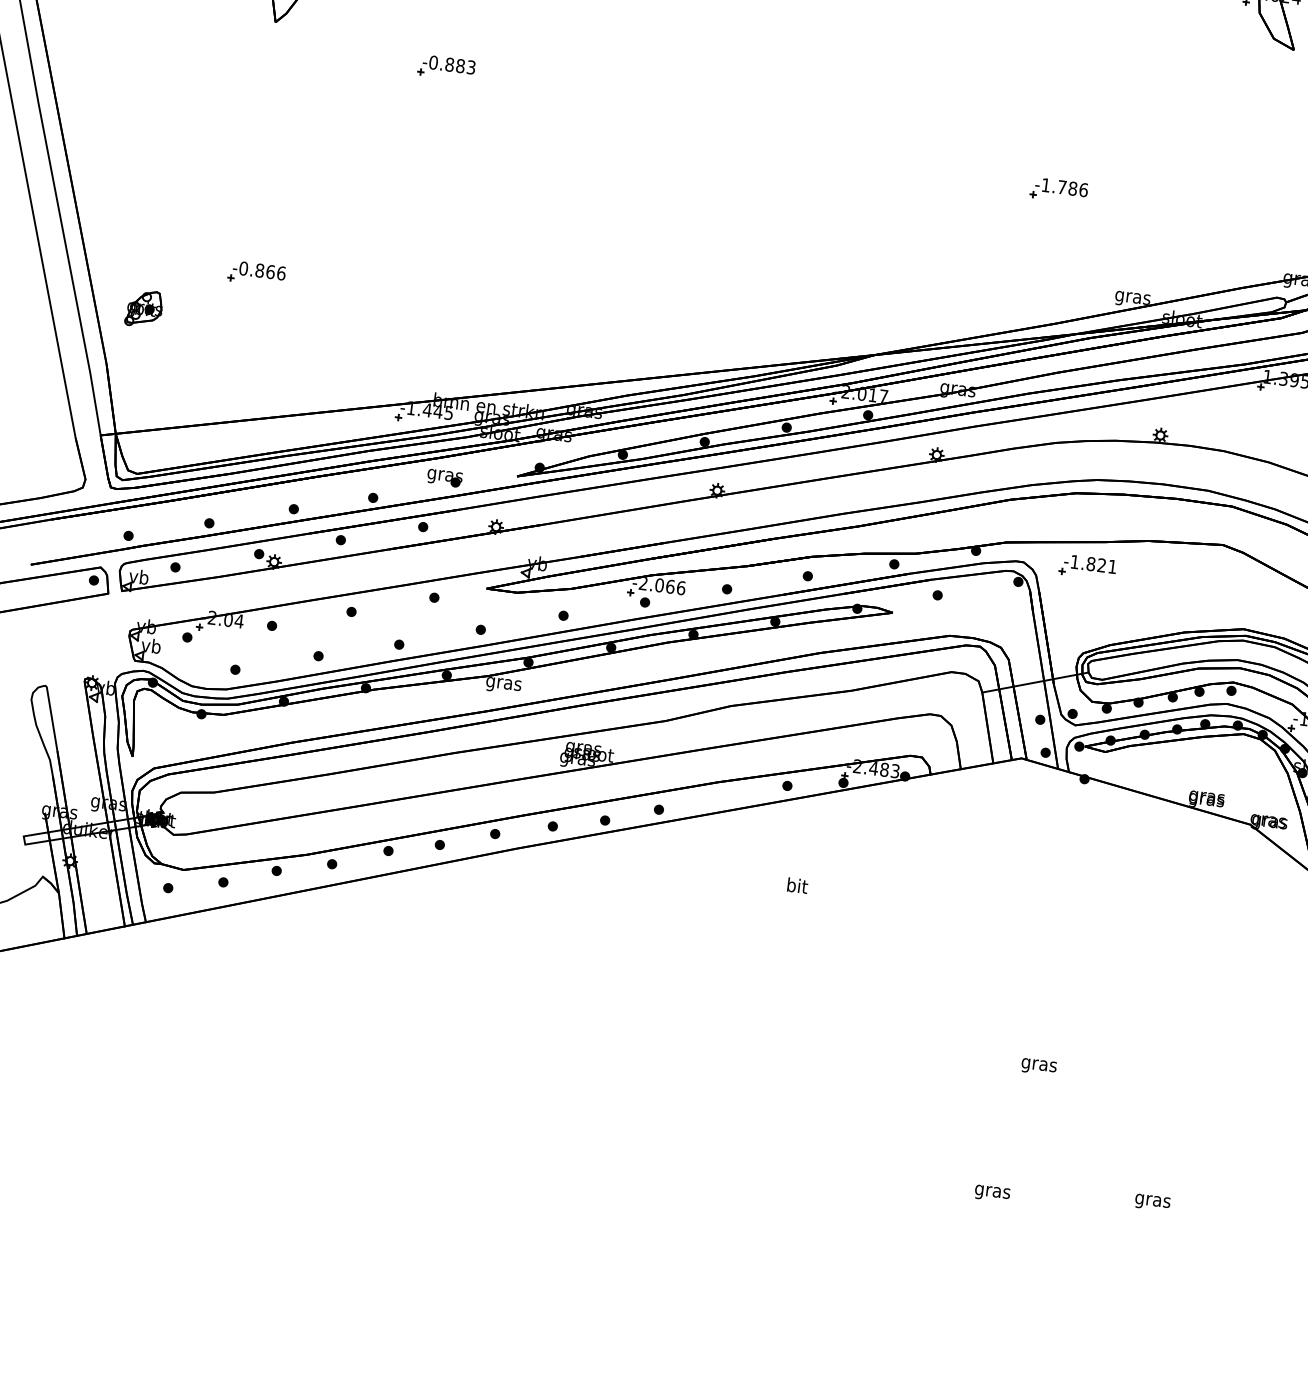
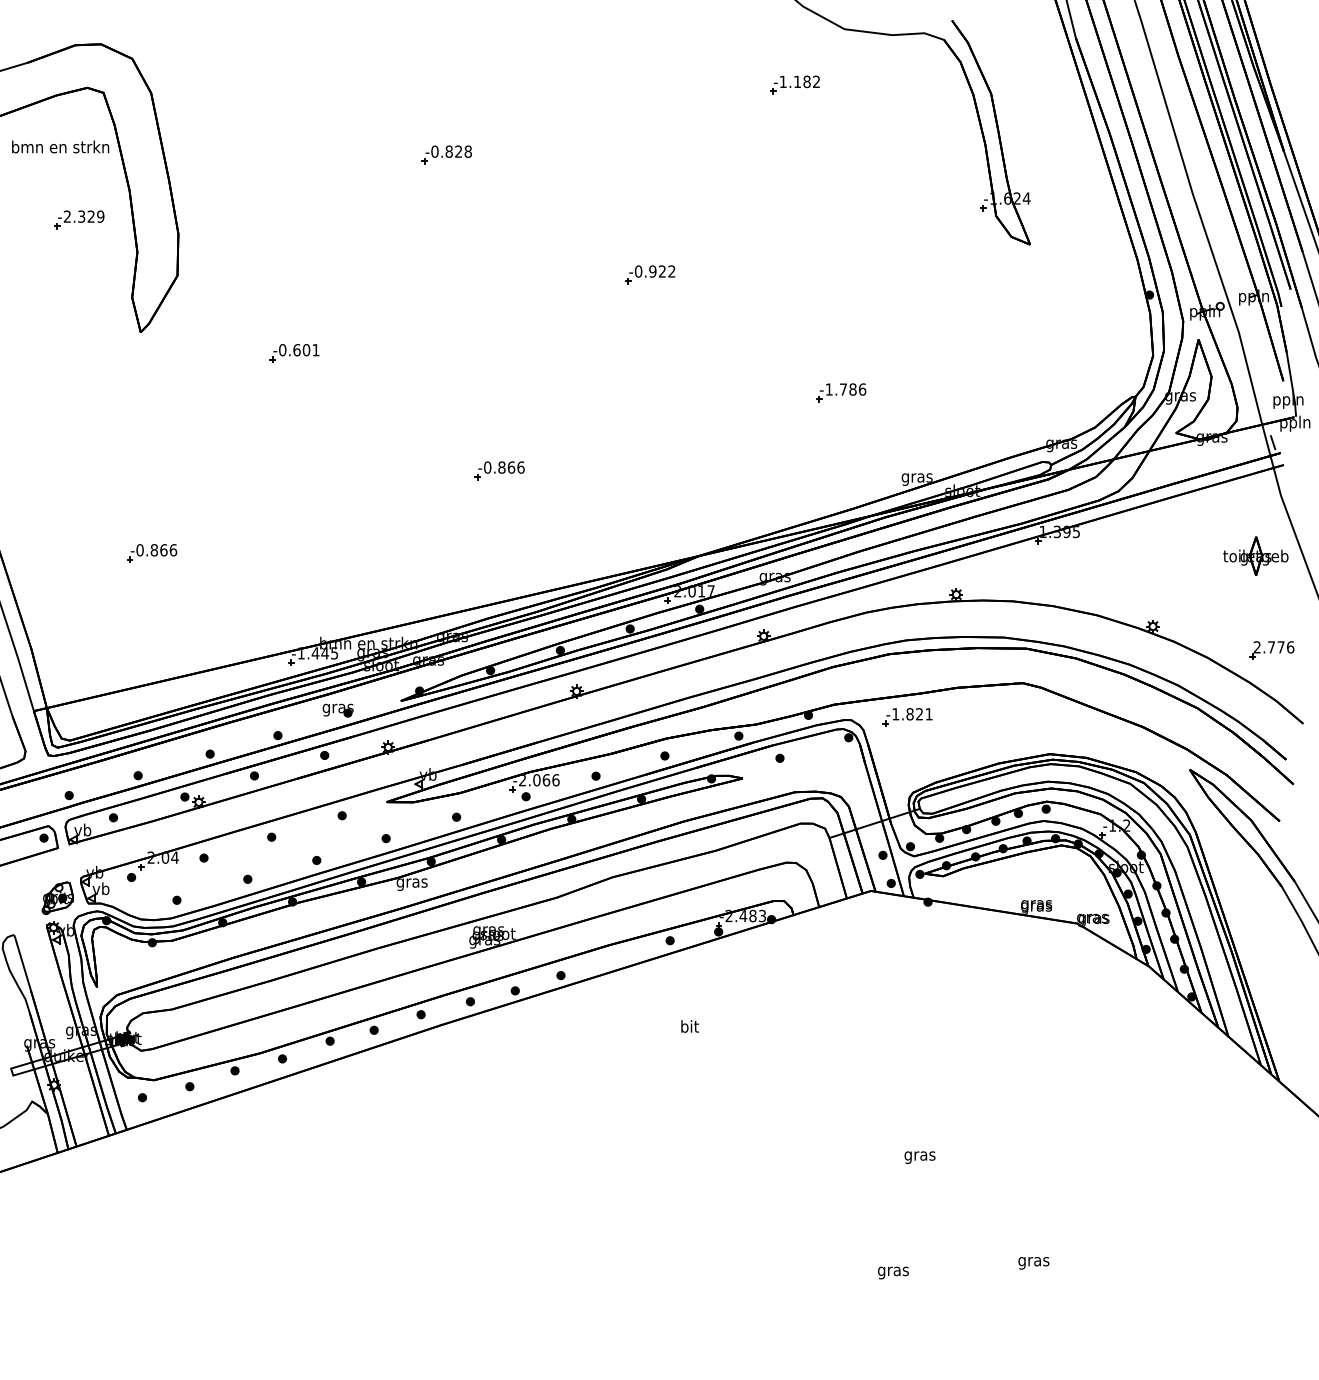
part: (860, 29) -> (650, 274), added
text: (460, 66) -> (306, 350), -0.883 -> -0.601
part: (661, 229) -> (499, 470), added
part: (143, 307) -> (57, 897), moved

